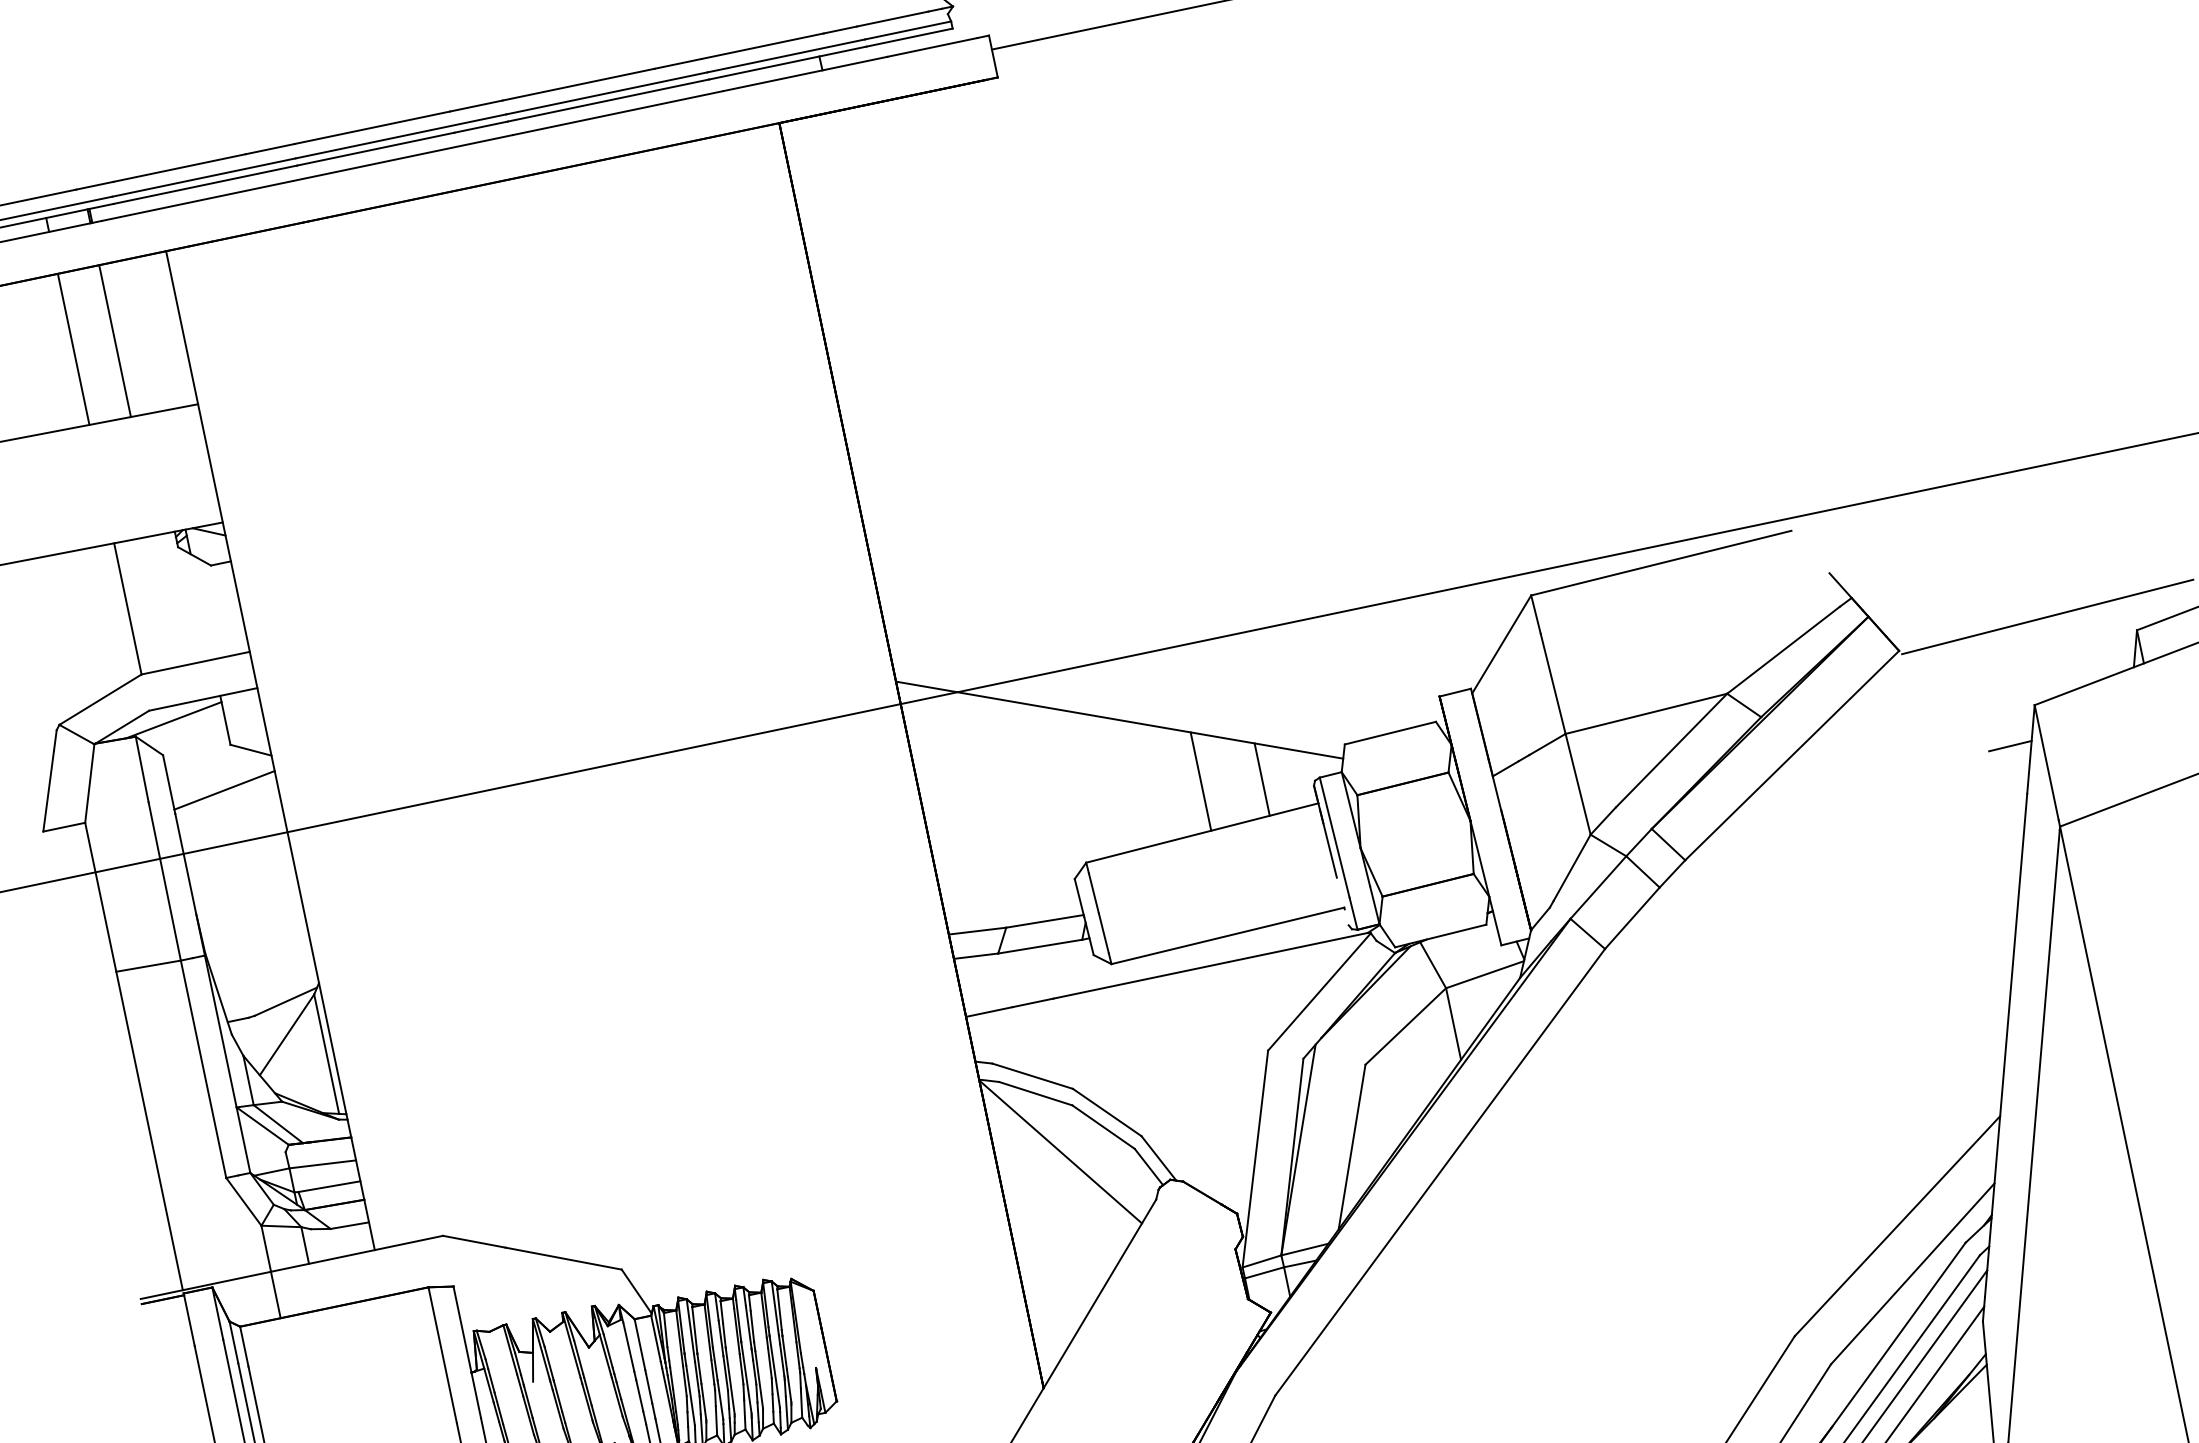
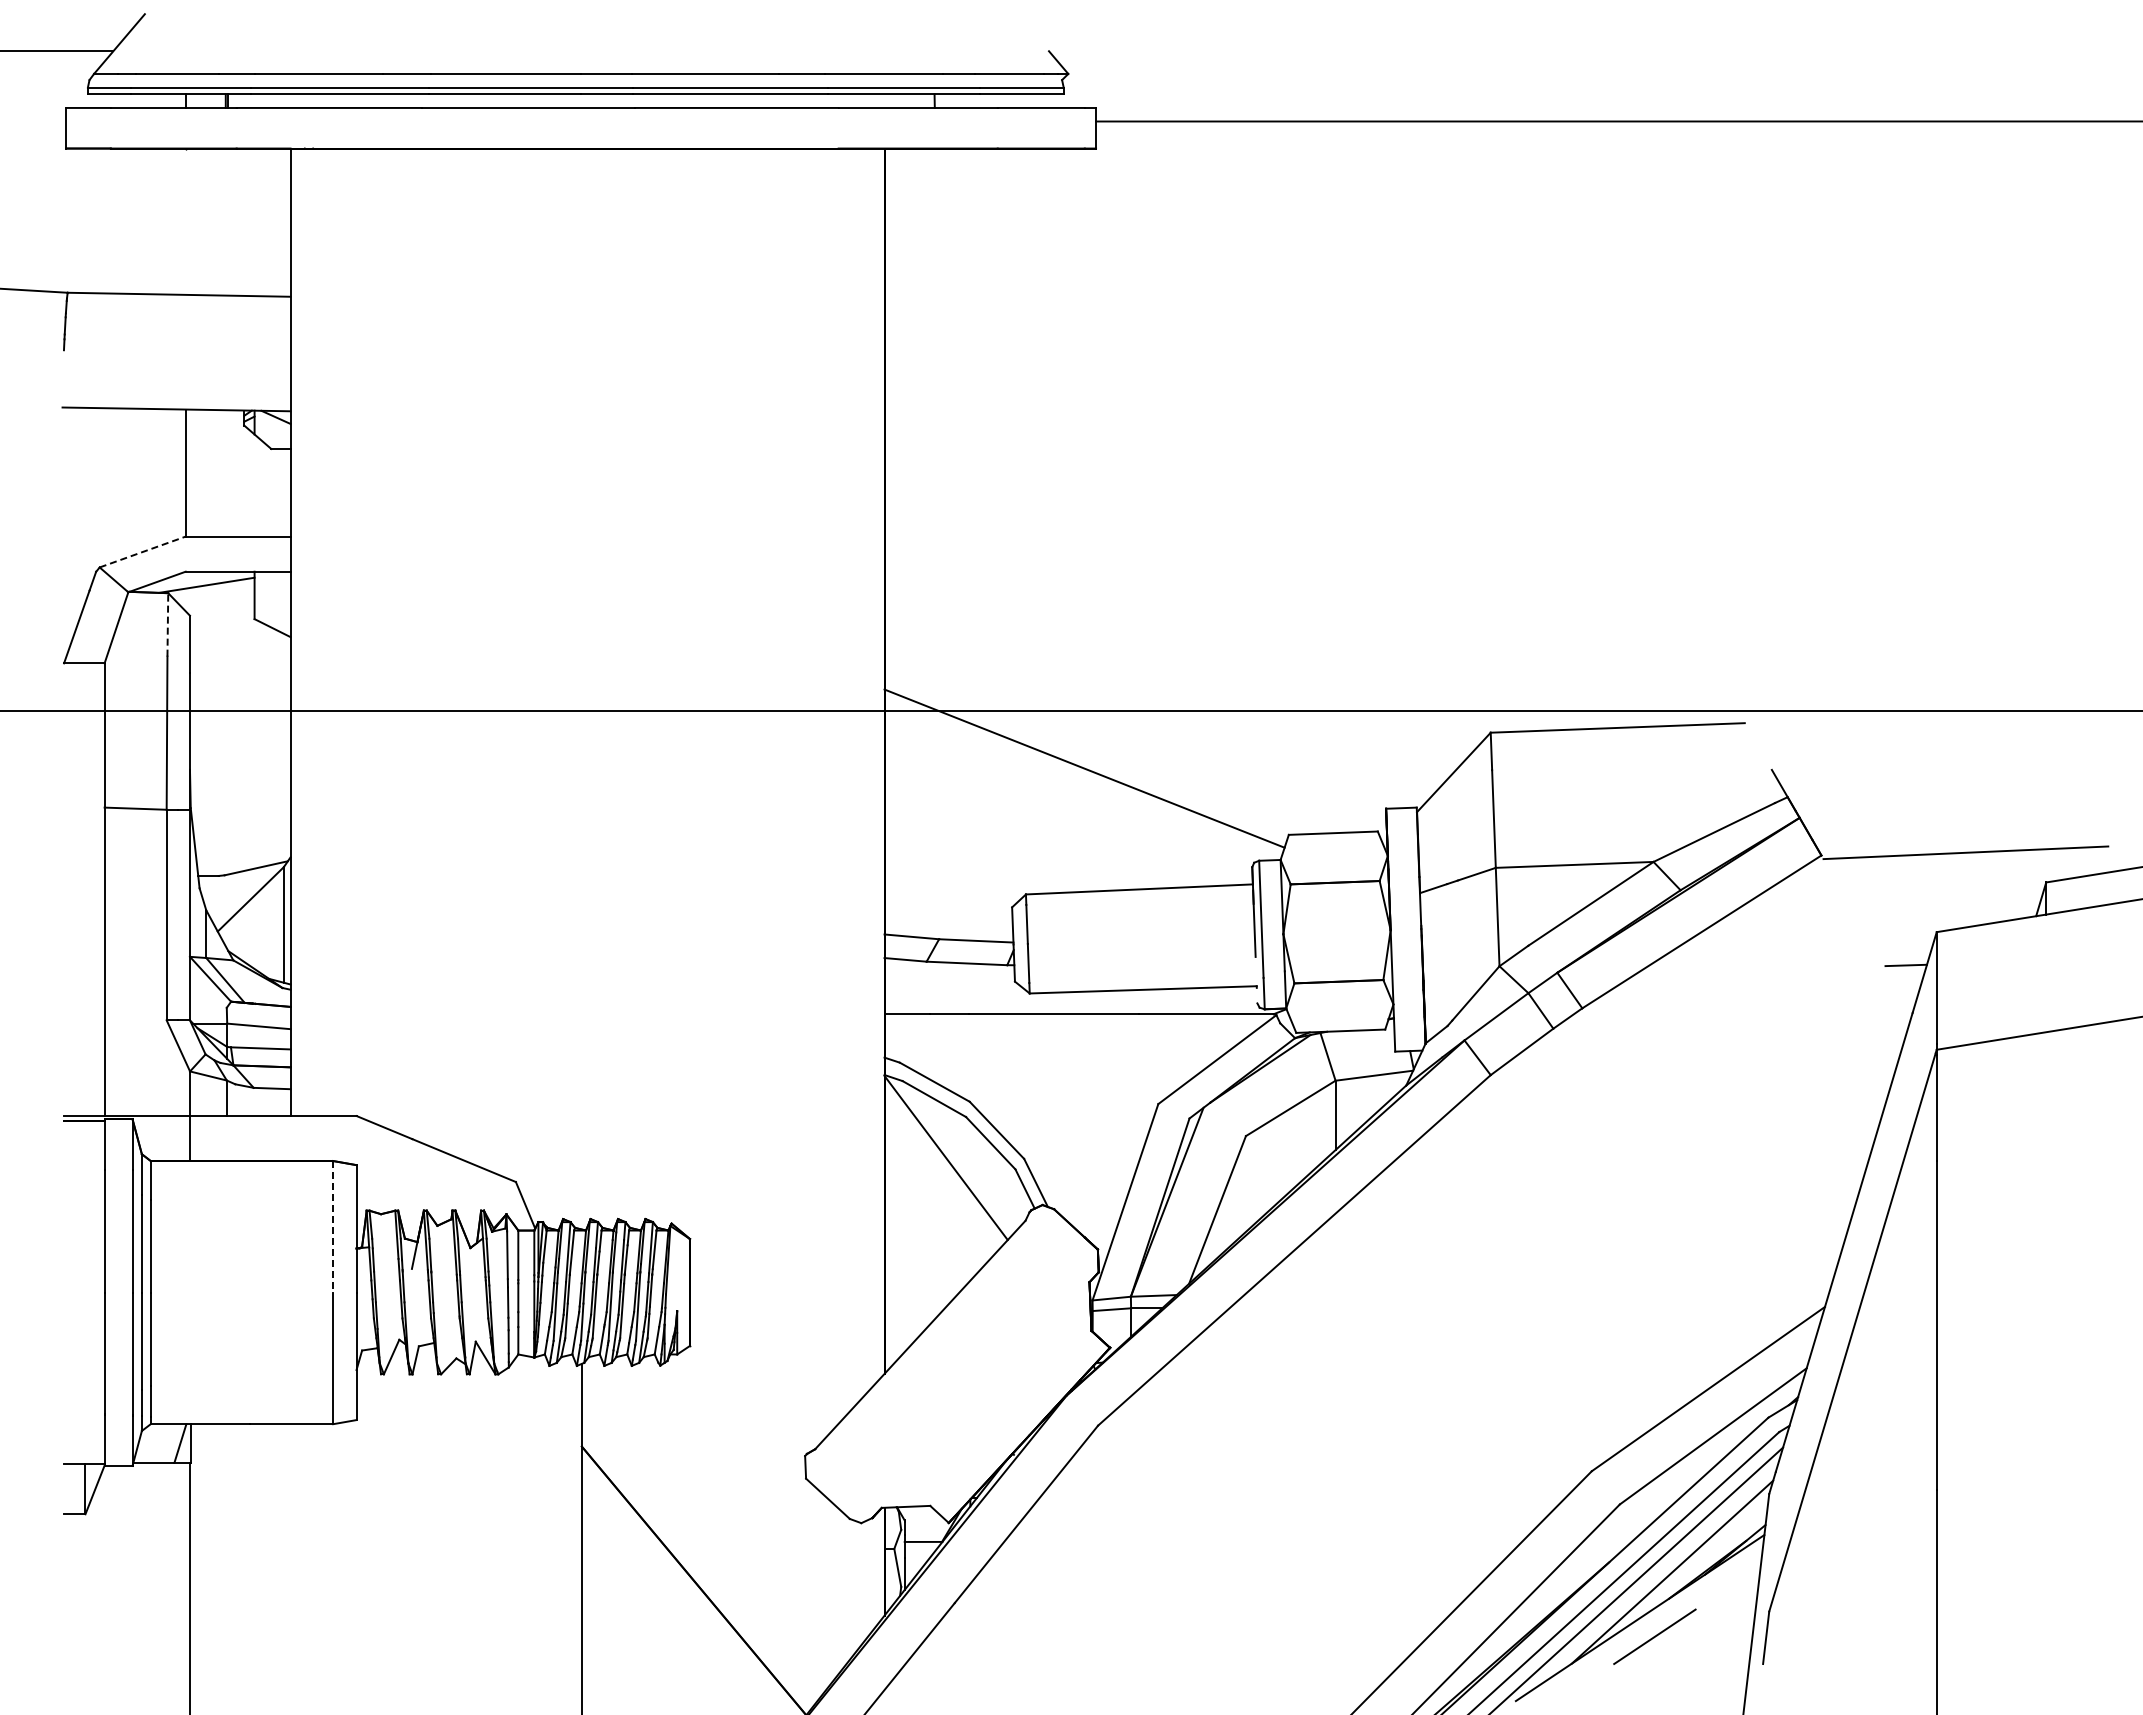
line: (114, 340) -> (225, 221), removed
line: (73, 349) -> (185, 221), removed
line: (100, 700) -> (142, 552), solid -> dashed
line: (141, 769) -> (167, 624), solid -> dashed
line: (1262, 779) -> (1205, 851), removed
line: (1201, 781) -> (1148, 841), removed
line: (223, 790) -> (239, 660), removed
line: (442, 1354) -> (333, 1226), solid -> dashed

